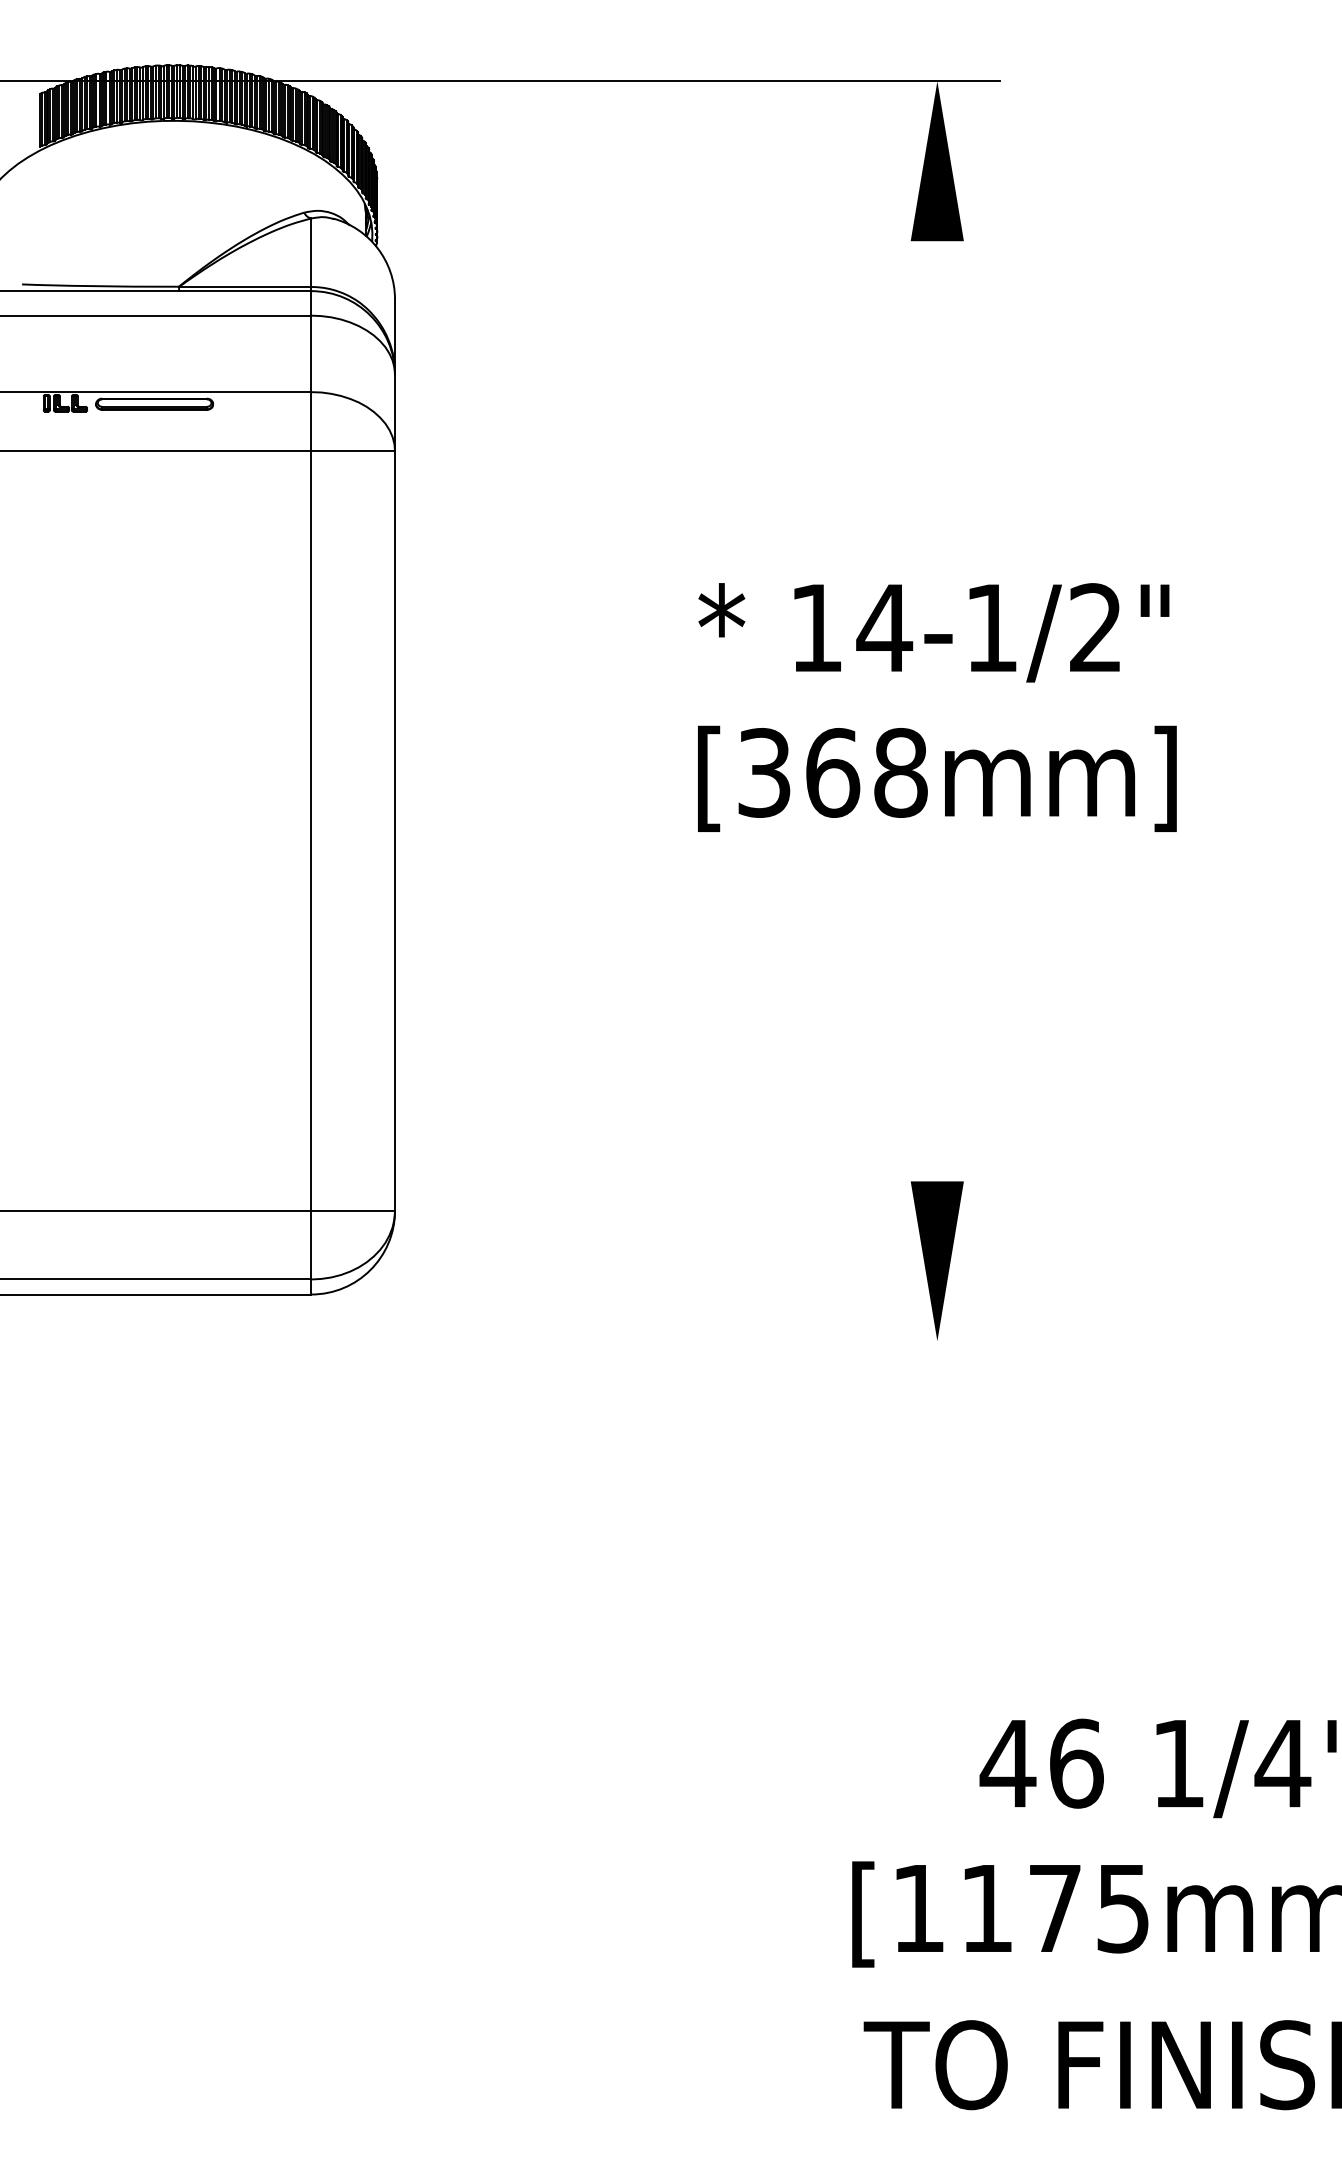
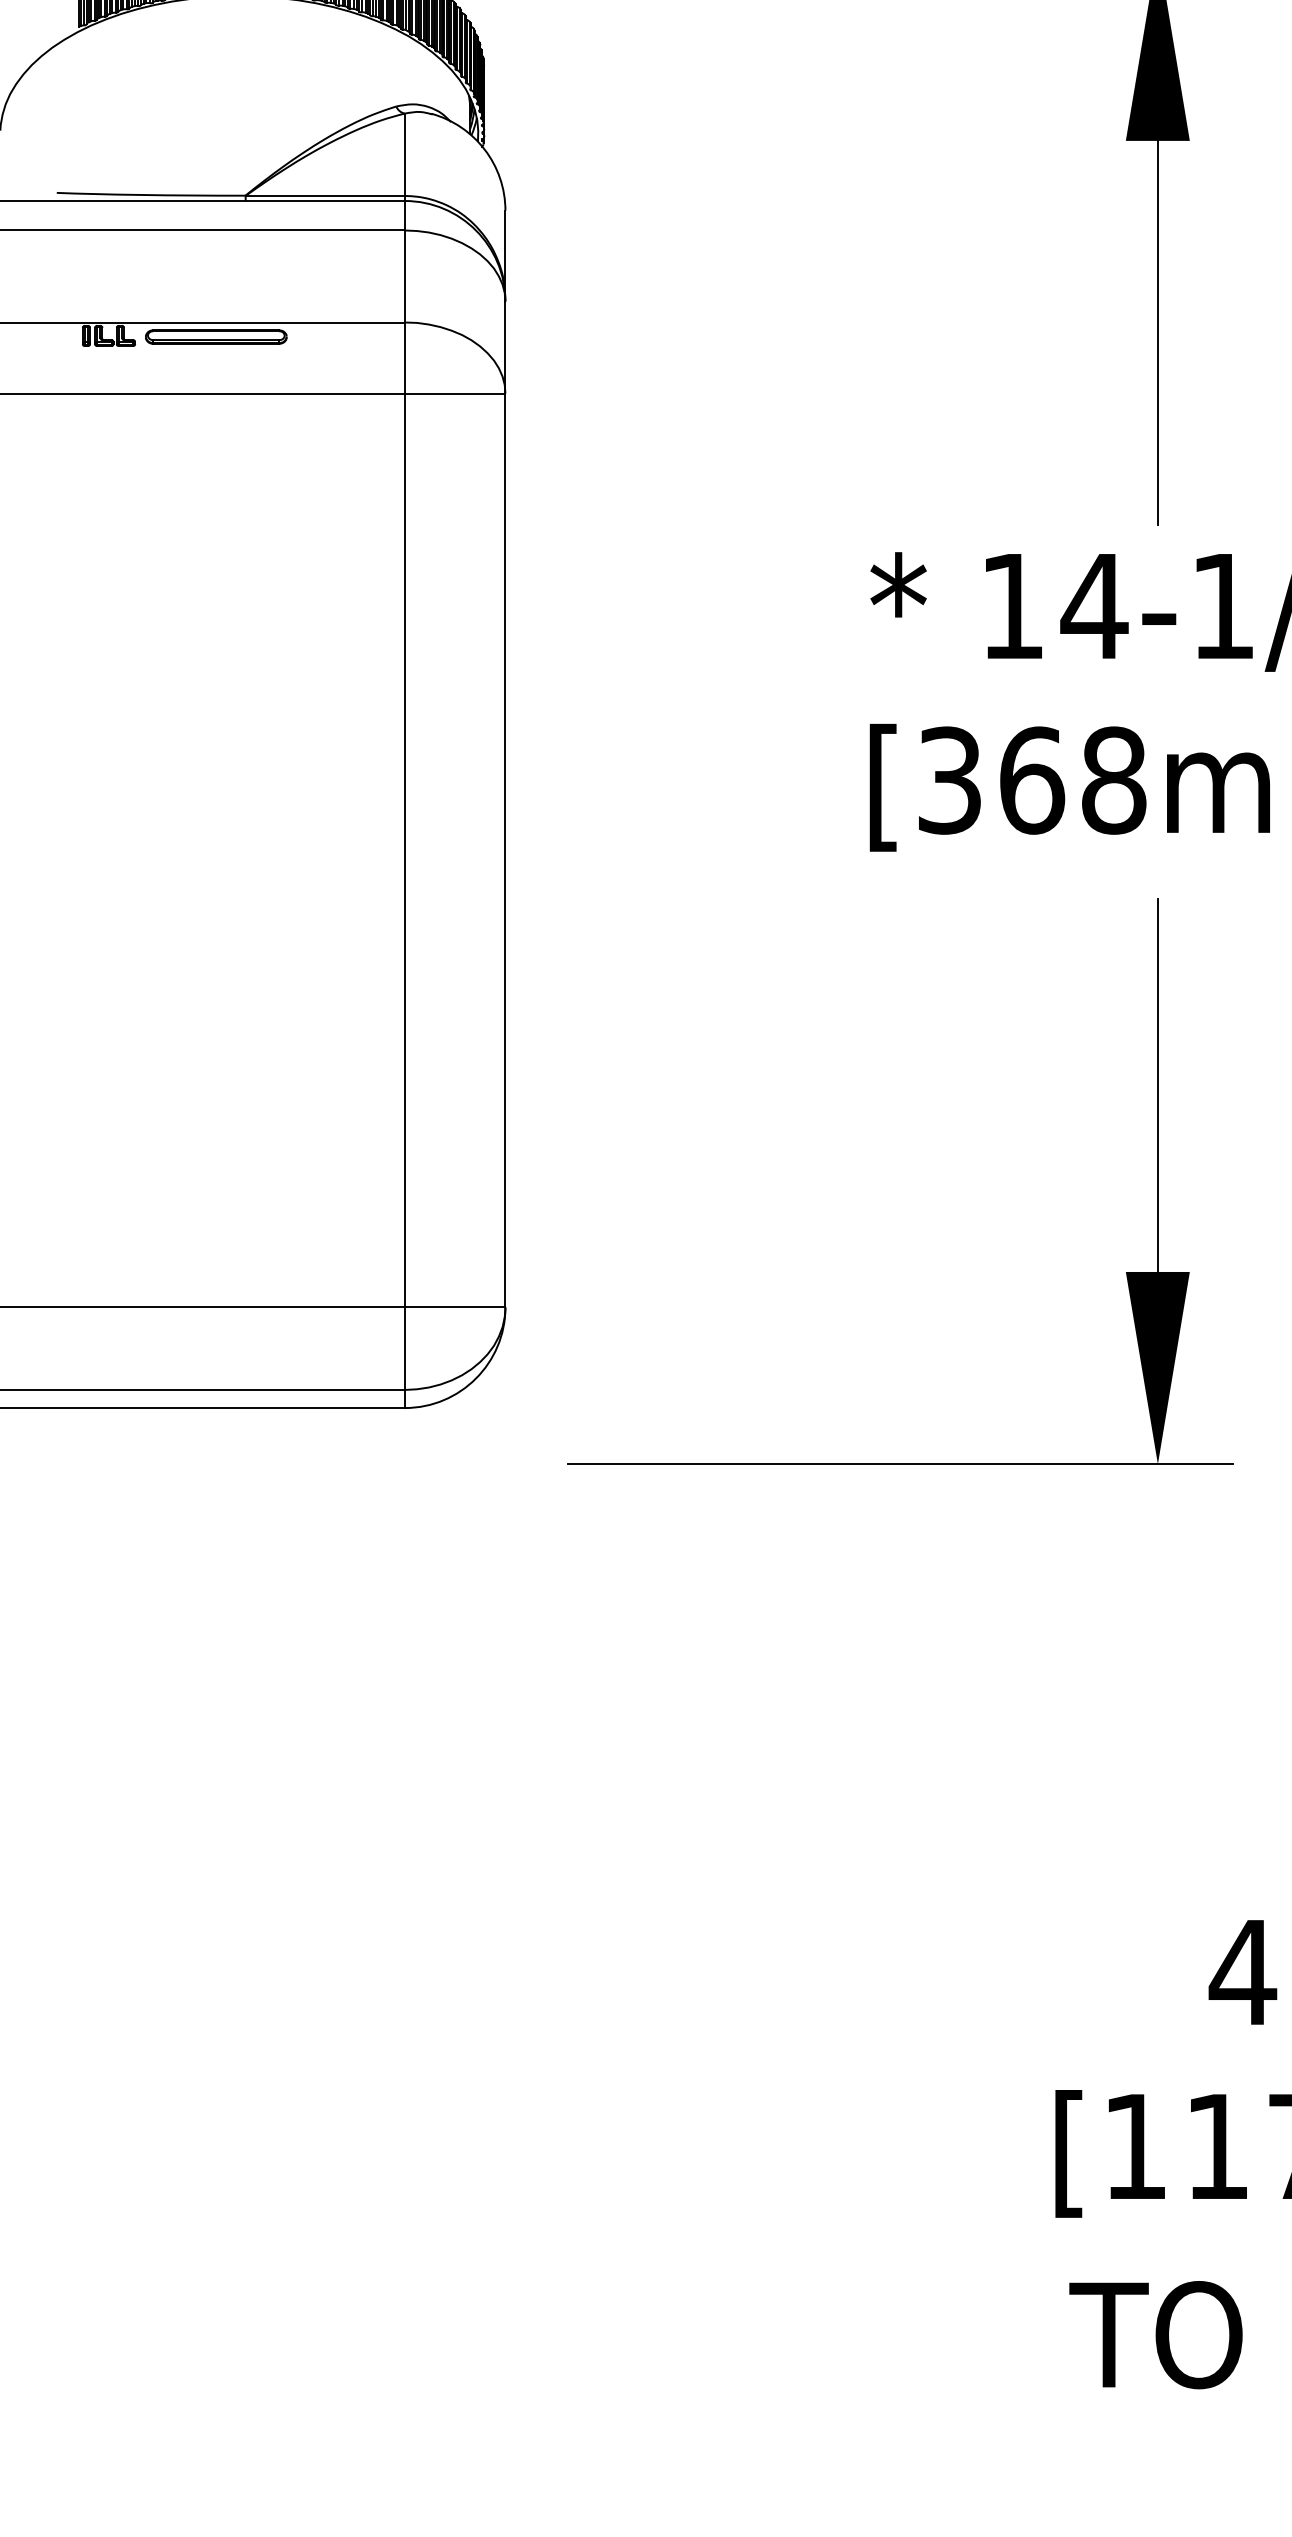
line: (937, 400) -> (1158, 332), added
line: (937, 1026) -> (1158, 1085), added
line: (722, 1341) -> (899, 1464), added

